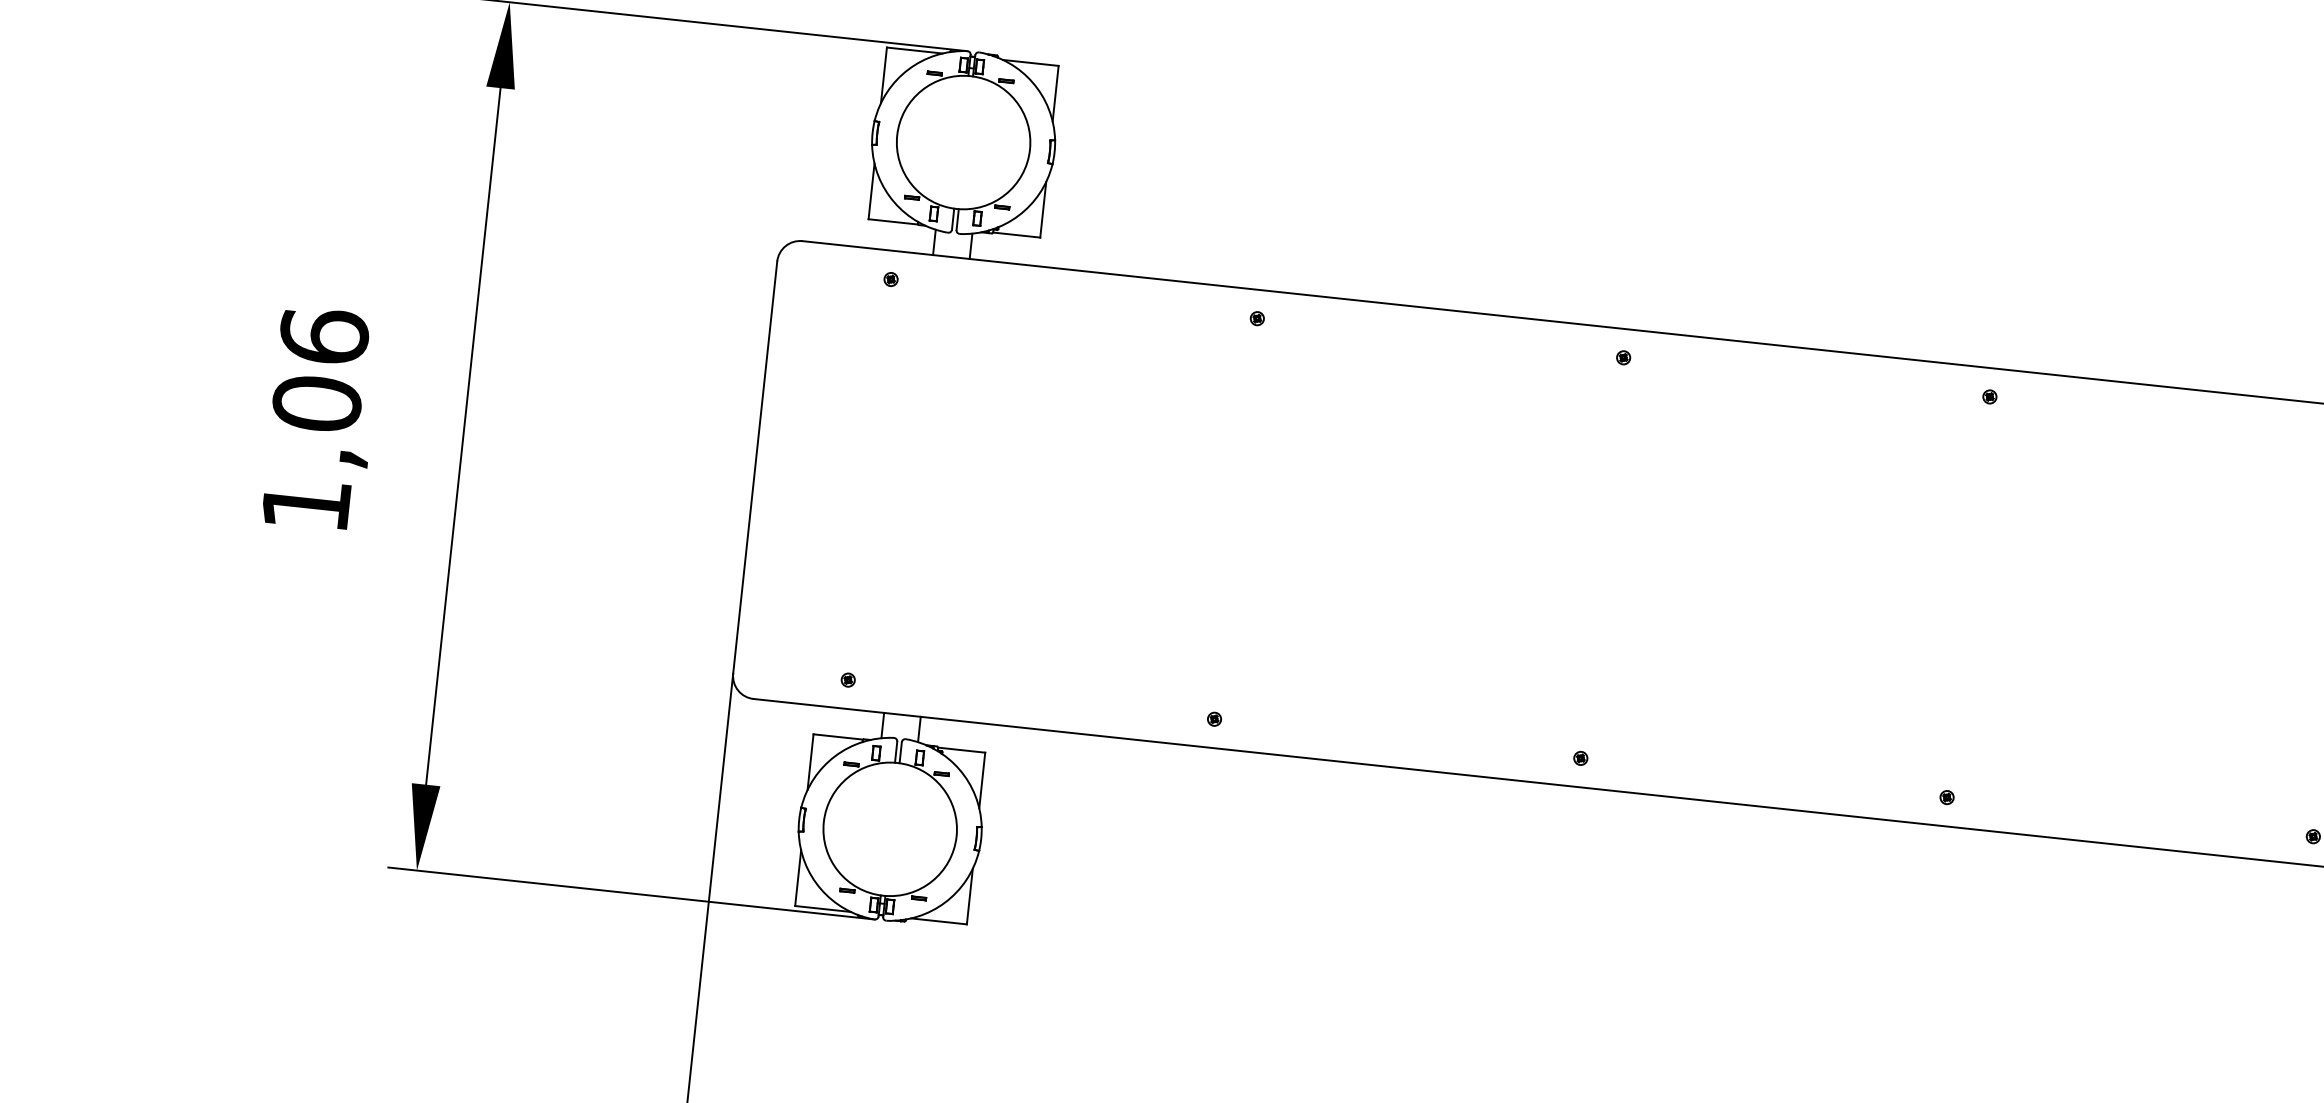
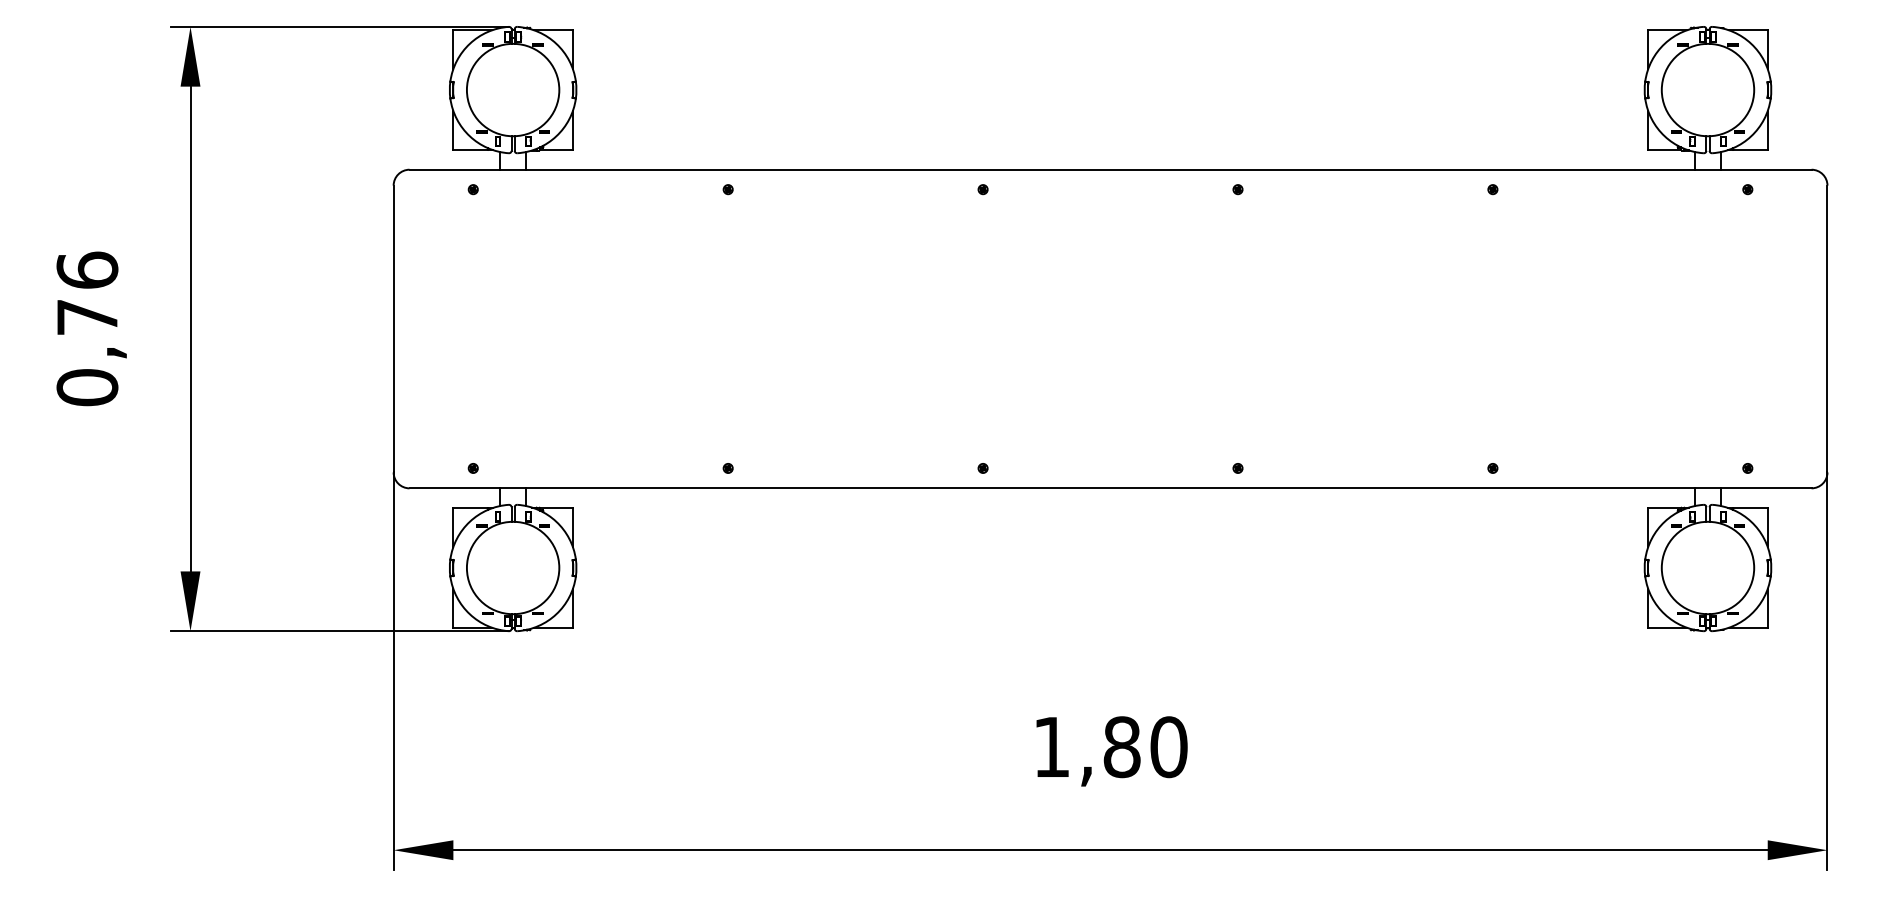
text: (311, 454) -> (87, 352), 1,06 -> 0,76

